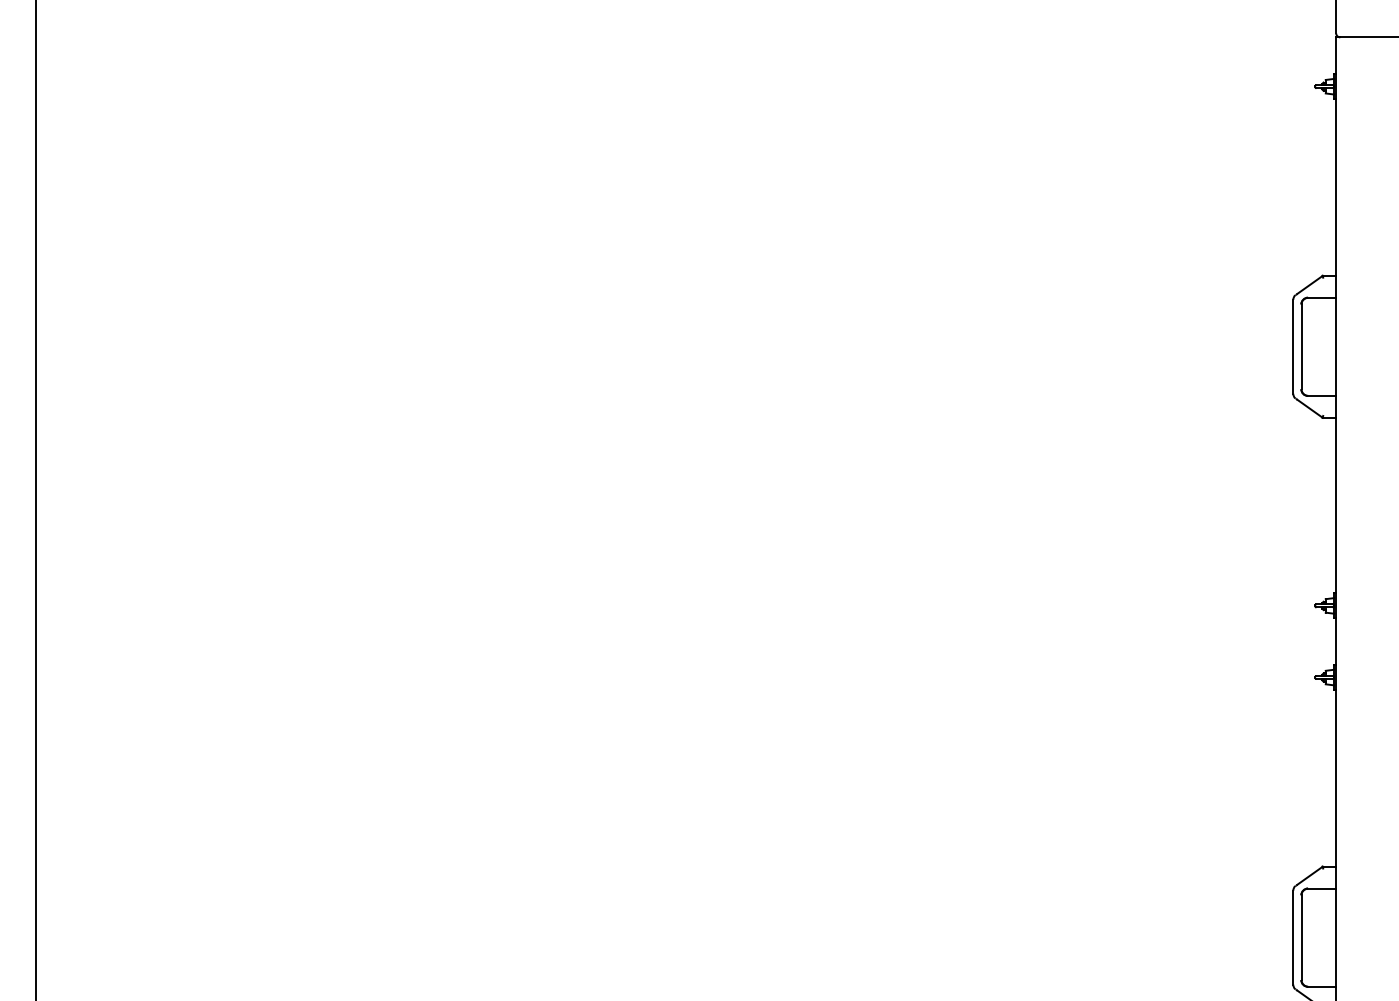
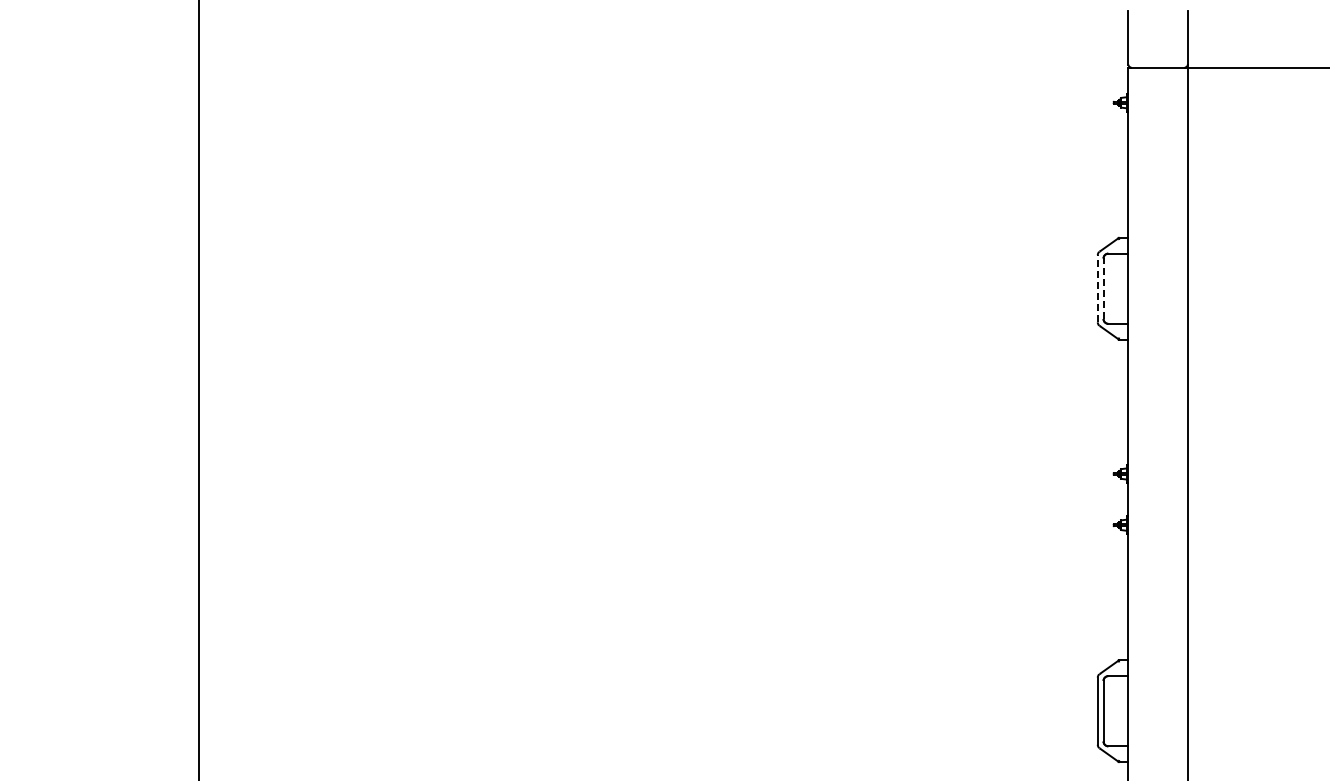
line: (1292, 346) -> (1097, 288), solid -> dashed
line: (1301, 346) -> (1103, 288), solid -> dashed

